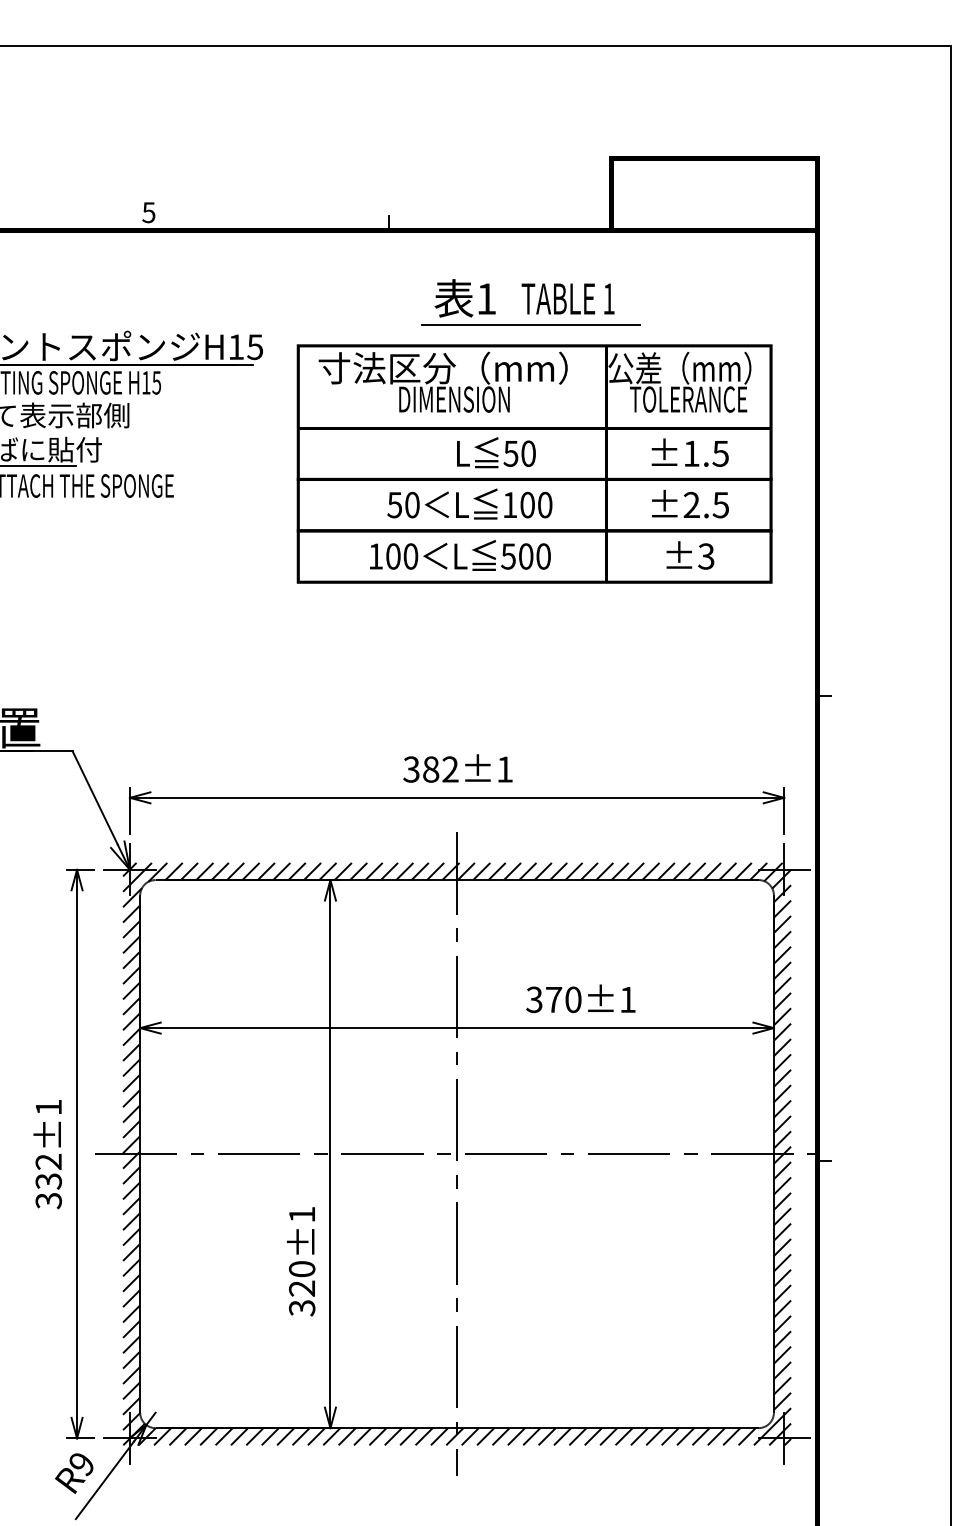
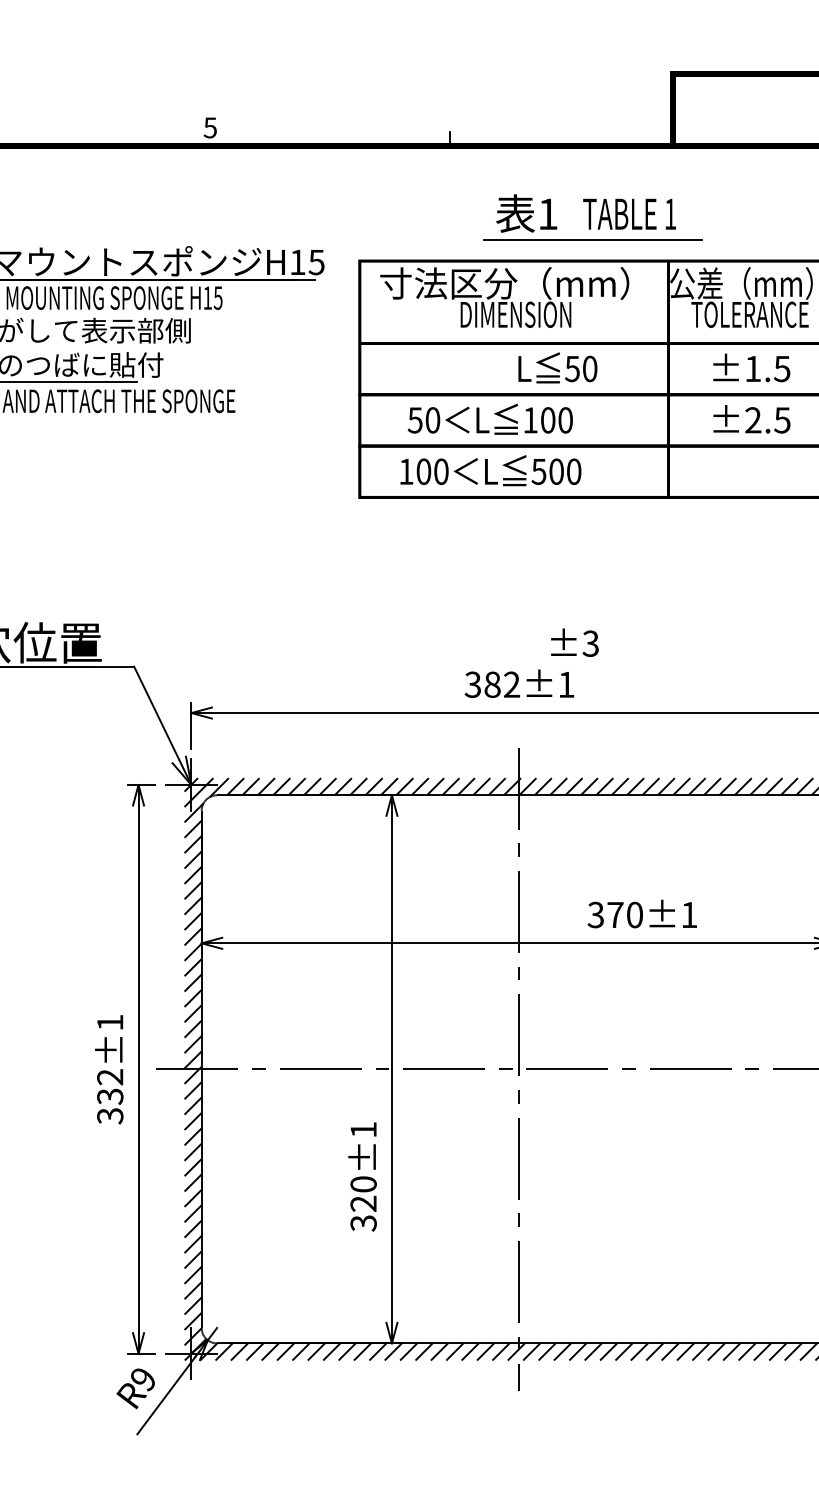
text: (469, 503) -> (489, 418), moved
text: (460, 555) -> (490, 470), moved
text: (690, 555) -> (574, 642), moved

